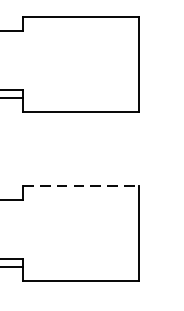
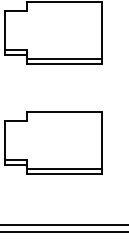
line: (80, 103) -> (64, 58), added
line: (80, 186) -> (64, 112), dashed -> solid
line: (80, 272) -> (64, 168), added

